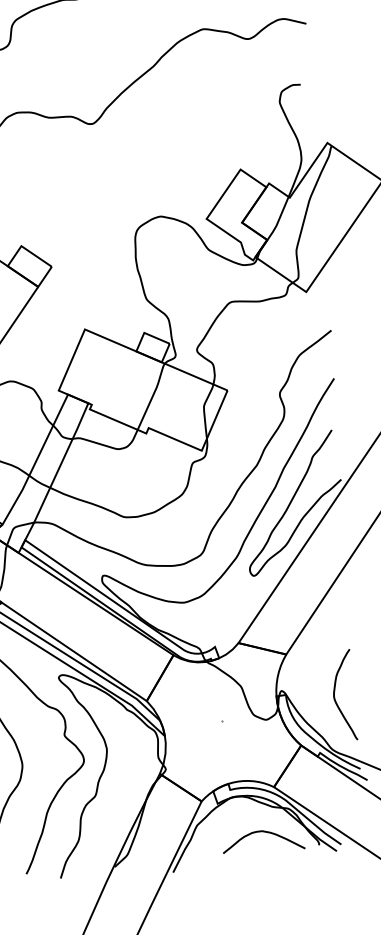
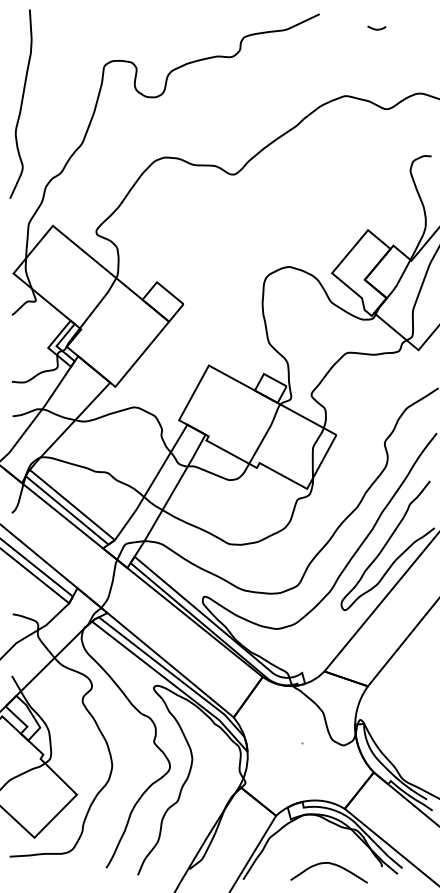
curve: (334, 696) -> (409, 729), removed
curve: (264, 832) -> (330, 864), moved

